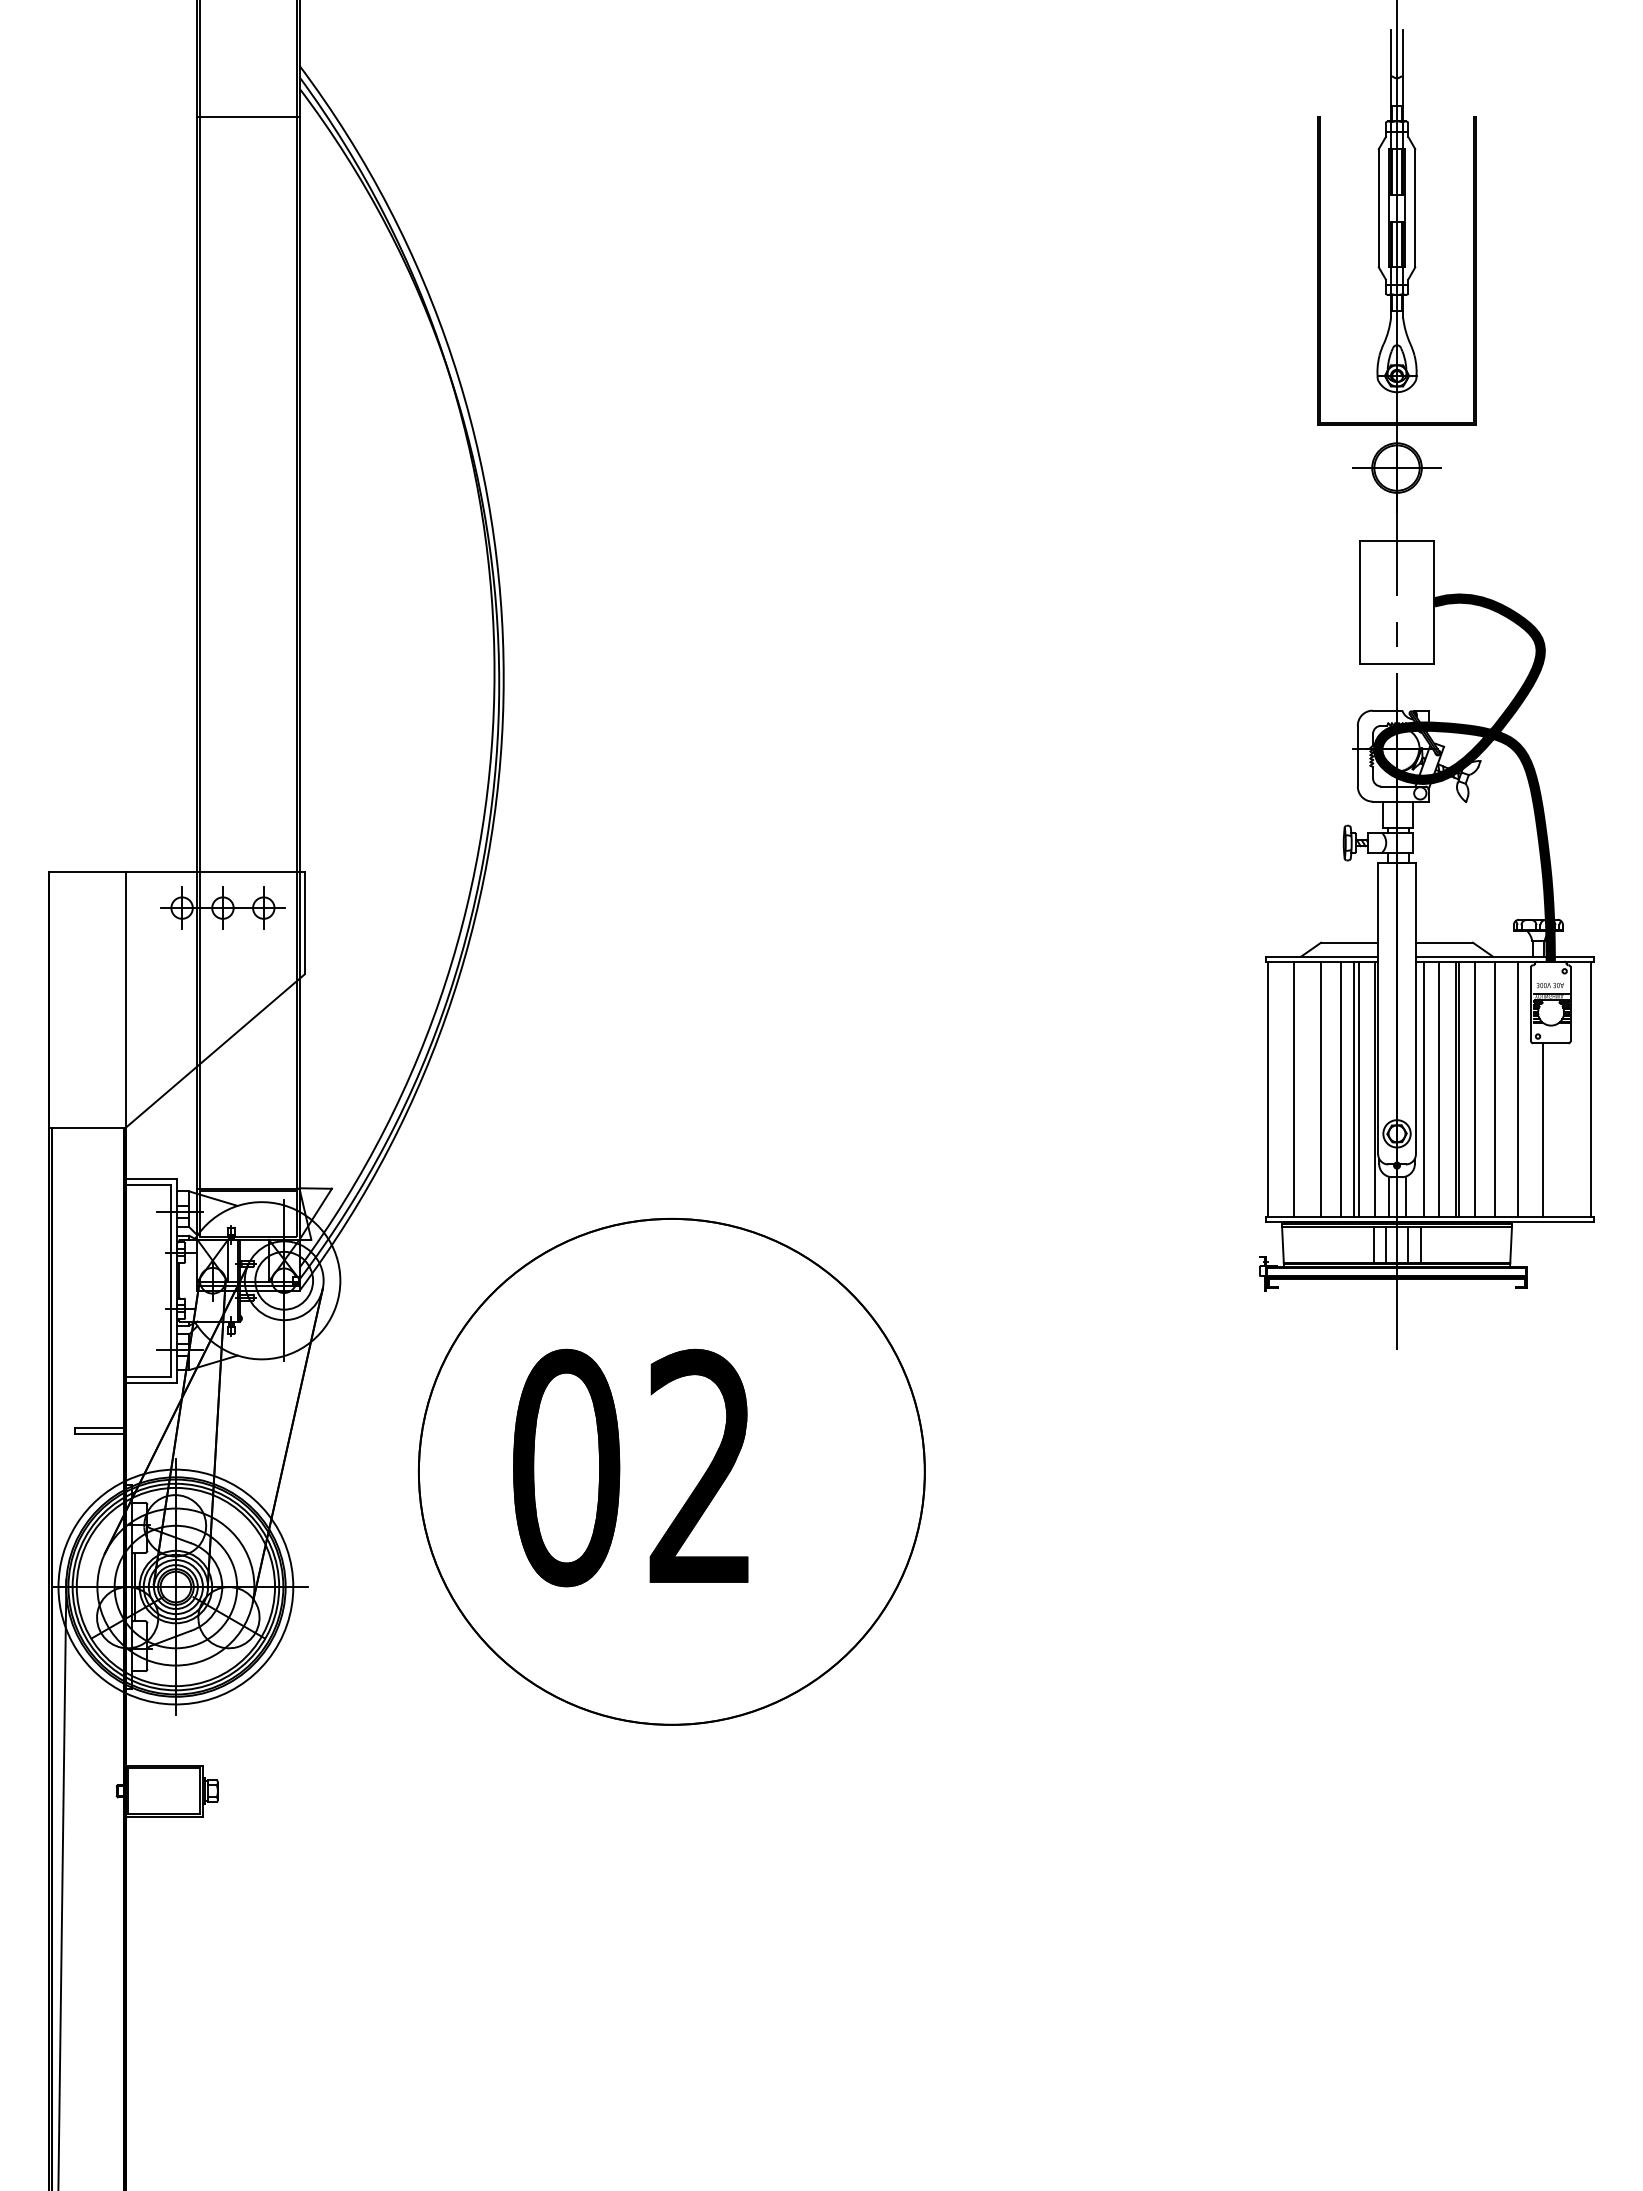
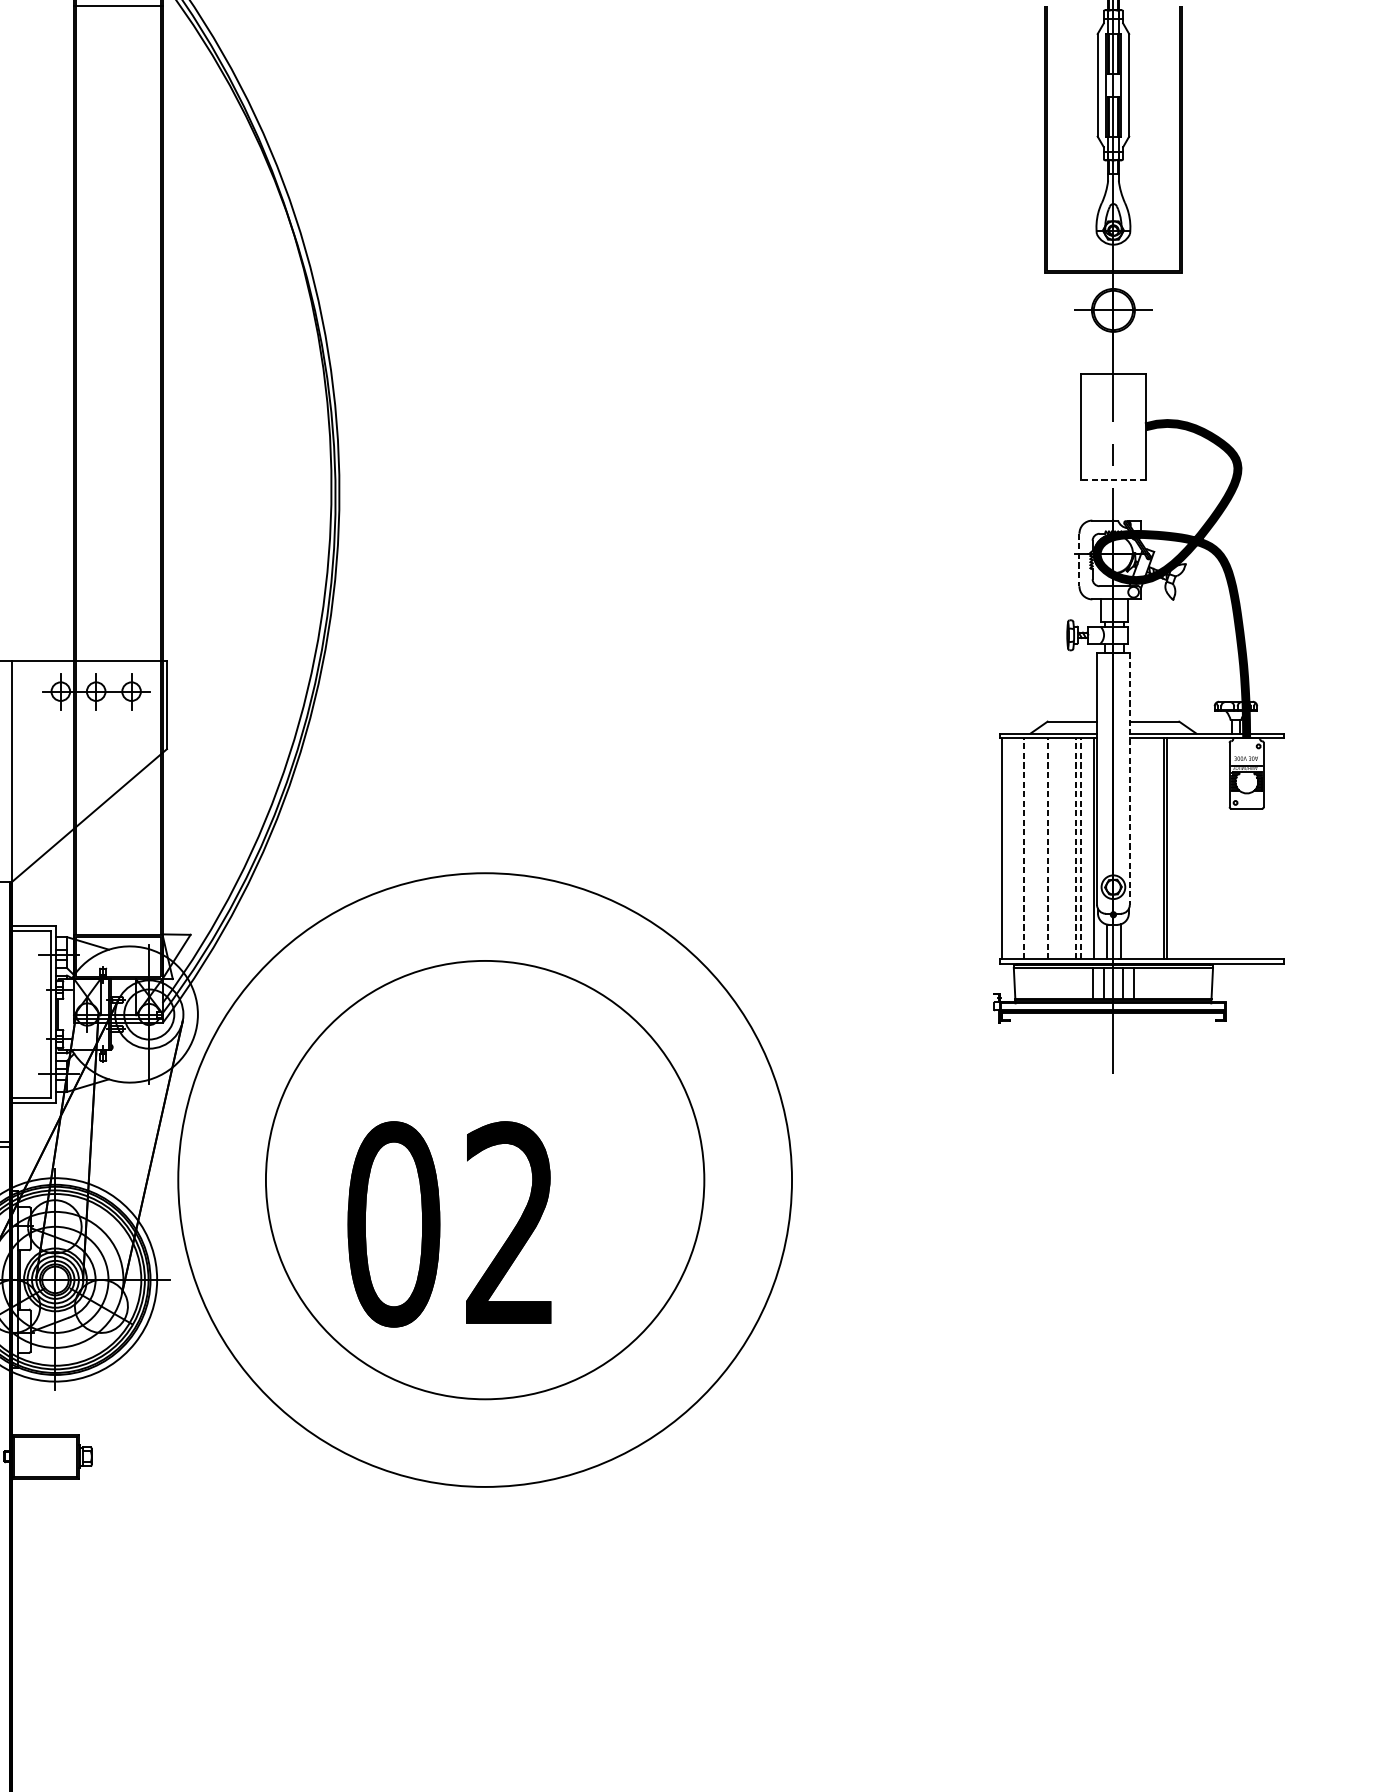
line: (1396, 663) -> (1112, 479), solid -> dashed
line: (1357, 756) -> (1079, 560), solid -> dashed
line: (1415, 1009) -> (1129, 779), solid -> dashed
line: (1340, 1088) -> (1064, 847), removed
line: (1423, 1088) -> (1136, 847), removed
line: (1439, 1088) -> (1150, 847), removed
line: (1474, 1088) -> (1180, 847), removed
line: (1495, 1088) -> (1198, 847), removed
line: (1518, 1088) -> (1218, 847), removed
line: (1591, 1088) -> (1281, 847), removed
line: (1293, 1089) -> (1023, 848), solid -> dashed
line: (1321, 1089) -> (1047, 848), solid -> dashed
line: (1353, 1089) -> (1075, 848), solid -> dashed
line: (1359, 1089) -> (1080, 848), solid -> dashed
line: (1542, 1129) -> (1239, 883), removed
text: (630, 1467) -> (449, 1223), moved
circle: (671, 1471) -> (484, 1179), size x1.4

